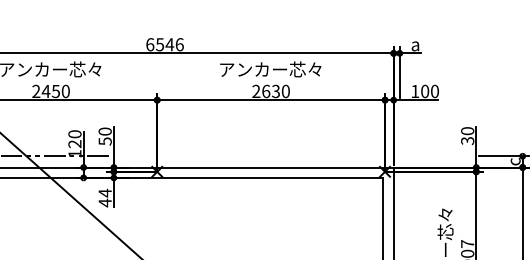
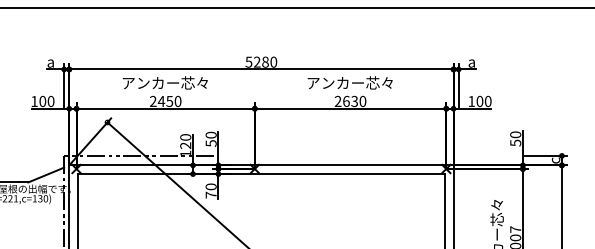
text: (165, 43) -> (261, 61), 6546 -> 5280
text: (467, 140) -> (515, 142), 30 -> 50
text: (104, 197) -> (210, 190), 44 -> 70

